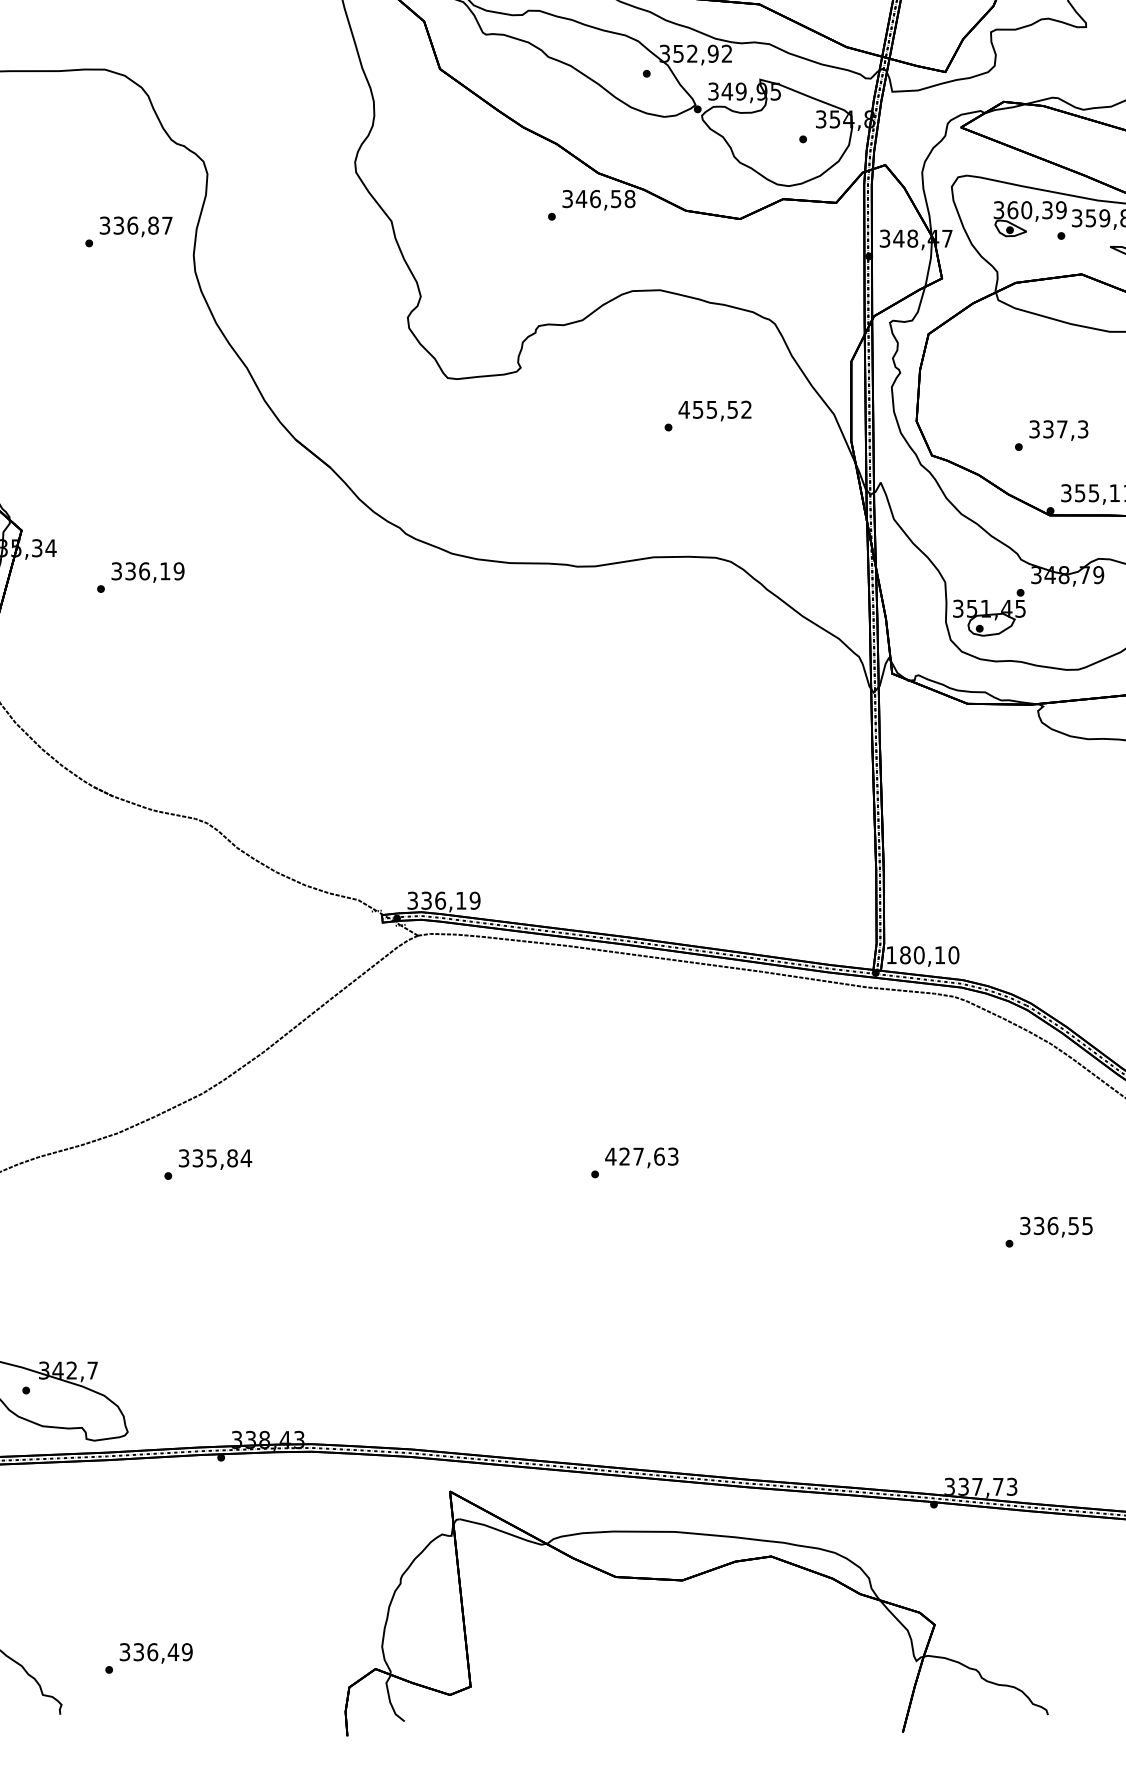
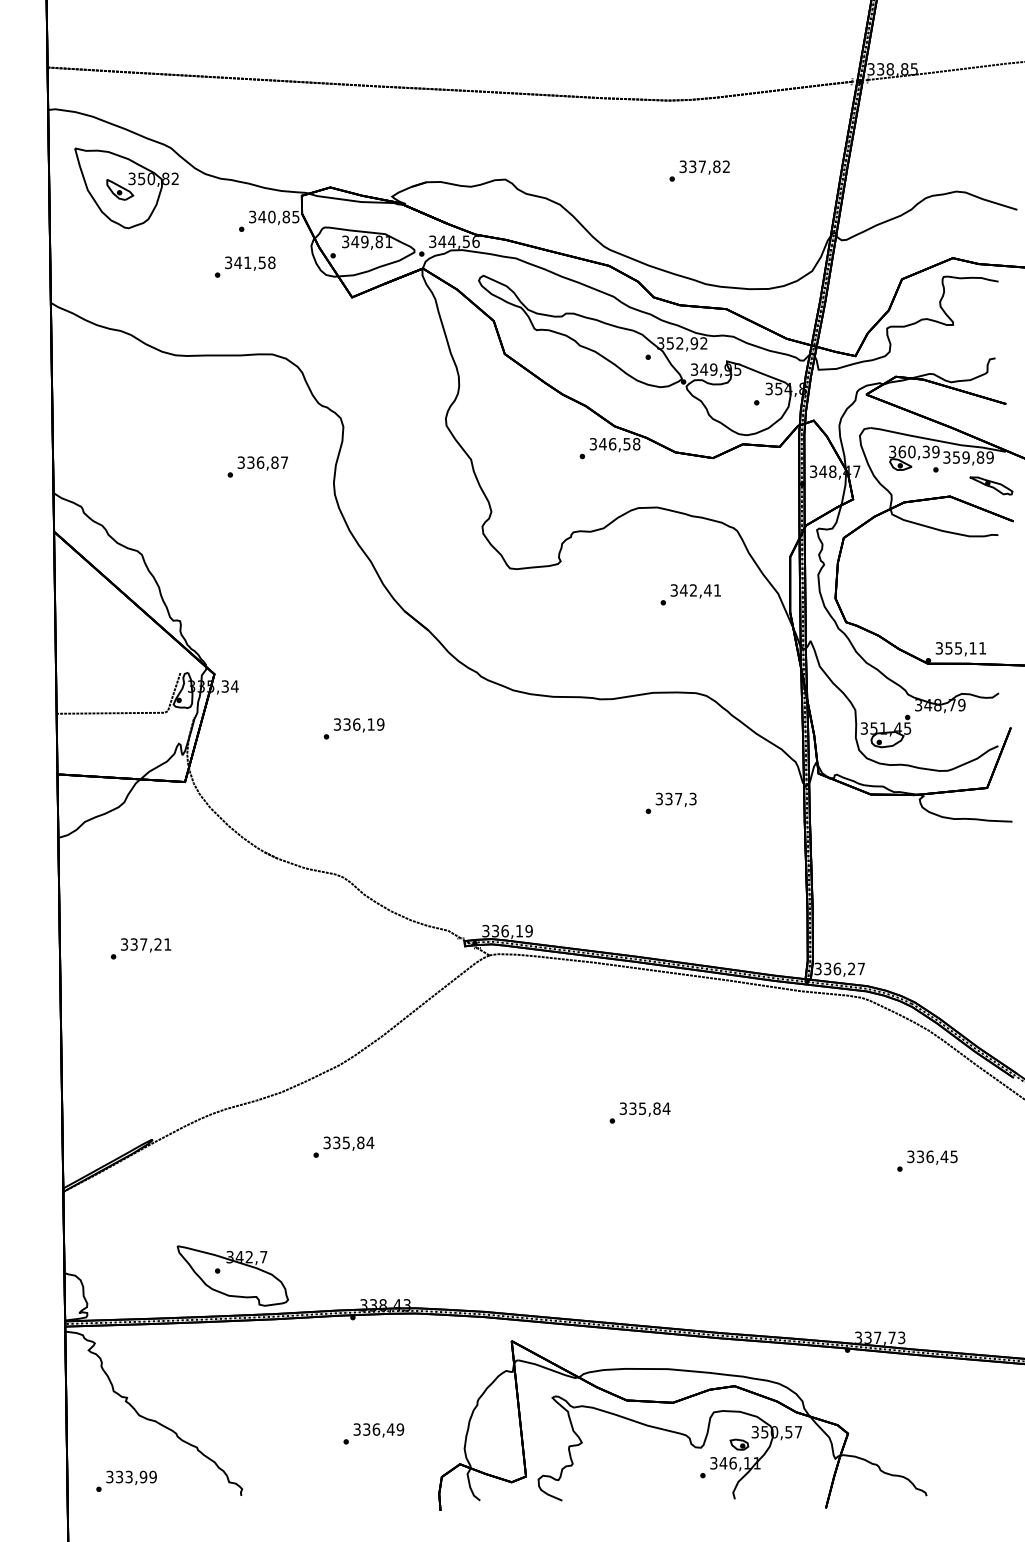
text: (128, 231) -> (257, 466), moved
text: (714, 409) -> (695, 590), 455,52 -> 342,41
text: (1050, 434) -> (670, 802), moved
text: (139, 577) -> (353, 728), moved
text: (922, 954) -> (839, 968), 180,10 -> 336,27
text: (641, 1156) -> (644, 1108), 427,63 -> 335,84
text: (207, 1163) -> (343, 1146), moved
text: (1073, 1225) -> (944, 1156), 336,55 -> 336,45
part: (684, 1624) -> (674, 1433), added
text: (148, 1657) -> (373, 1433), moved

